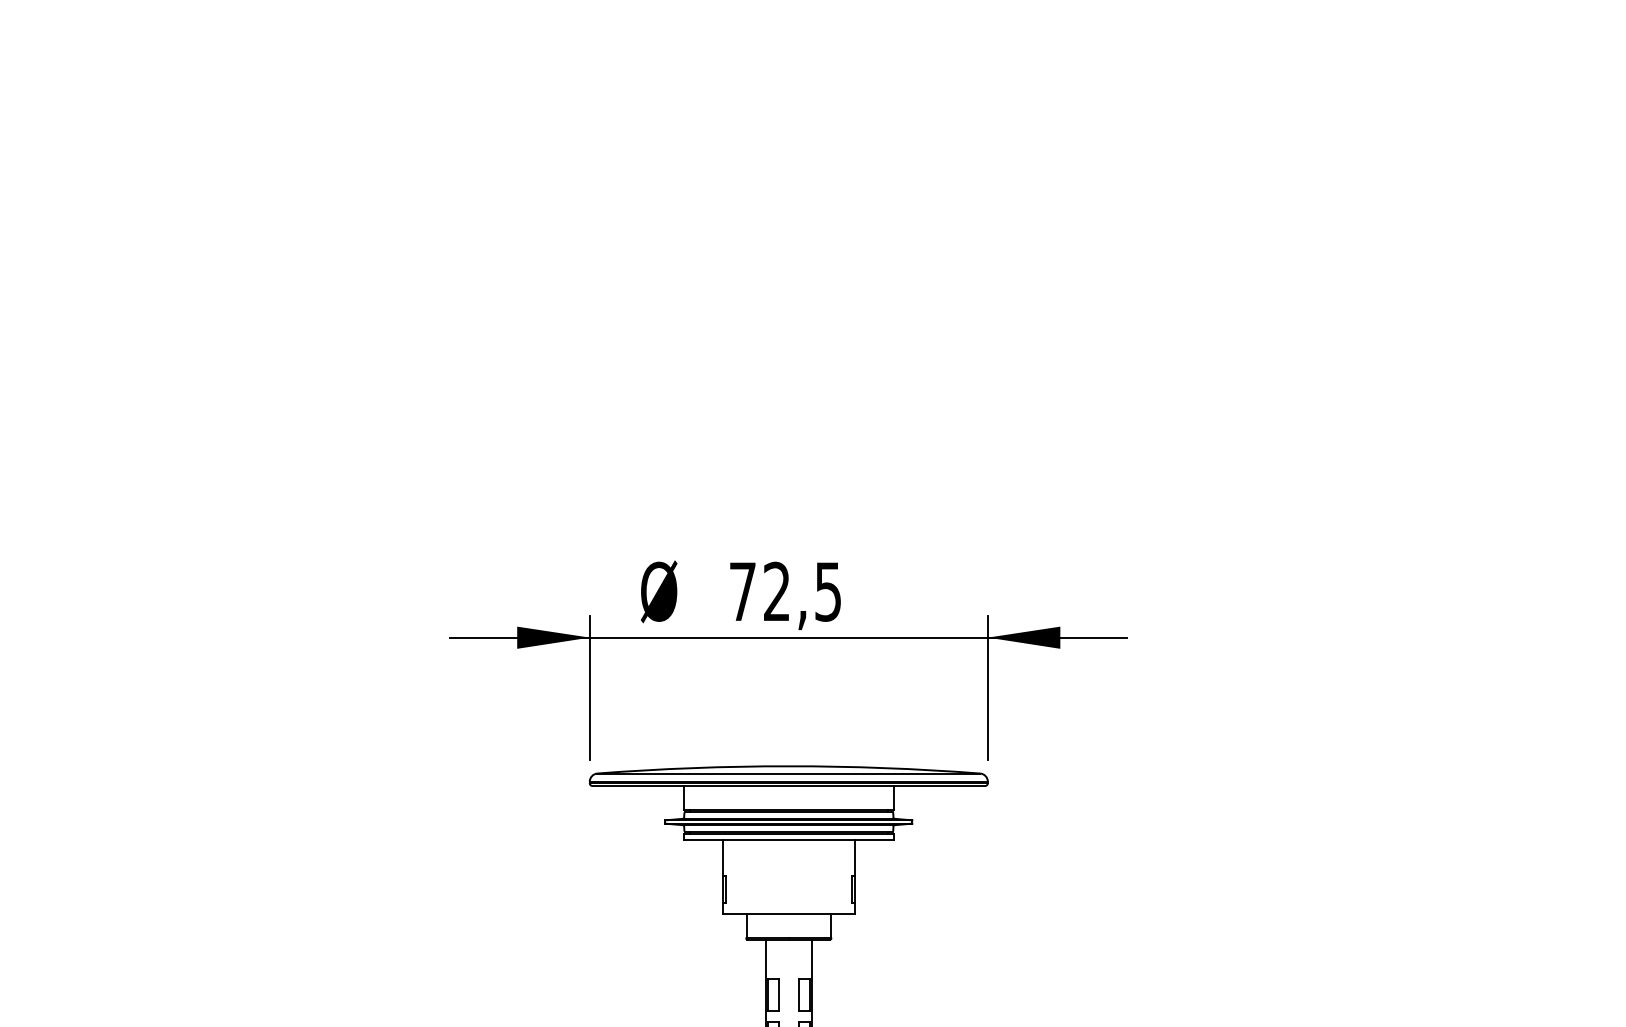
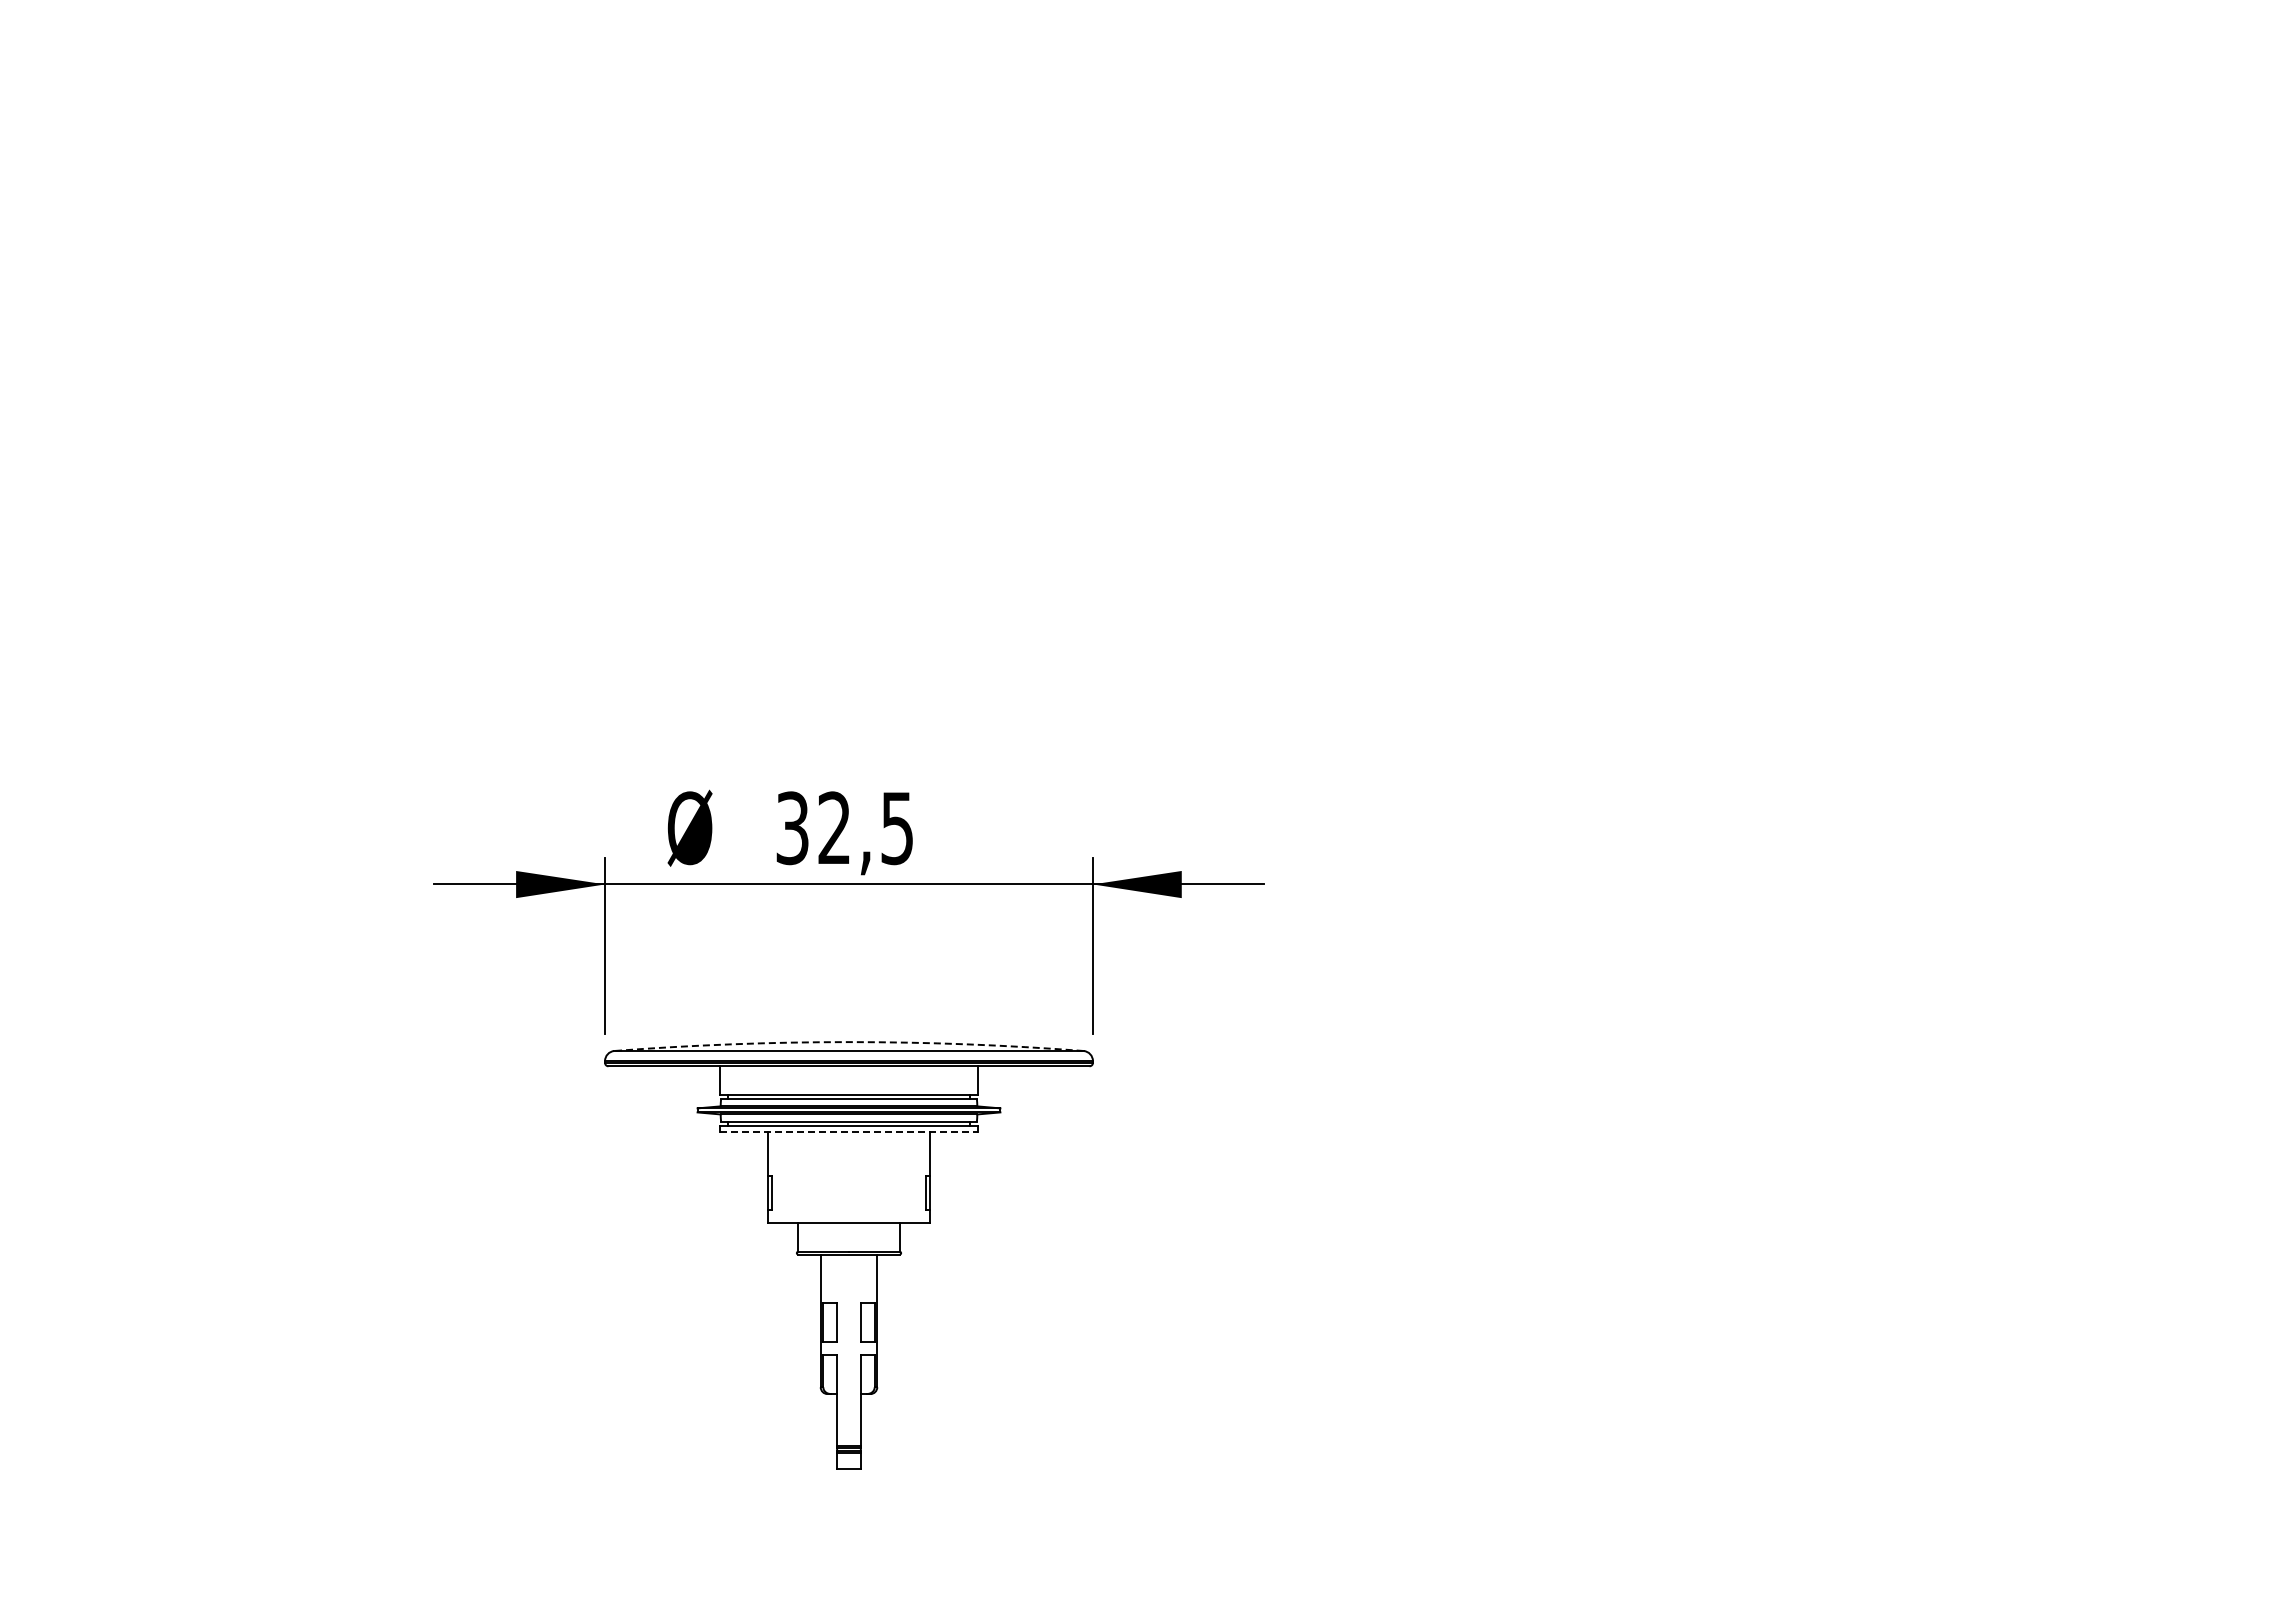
text: (742, 591) -> (792, 828), 72,5 -> 32,5
arc: (789, 766) -> (849, 1042), solid -> dashed
line: (789, 840) -> (849, 1132), solid -> dashed

